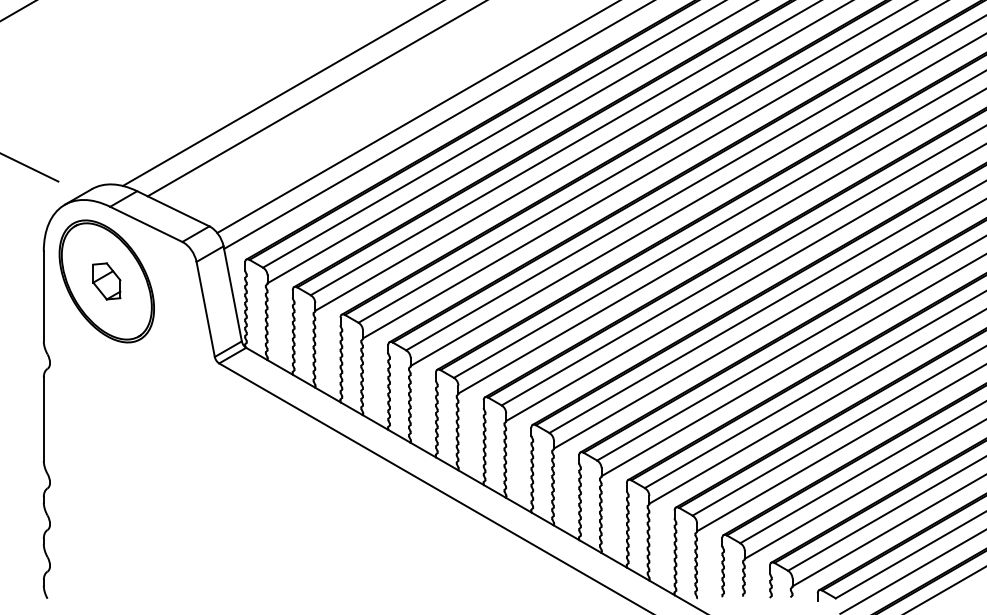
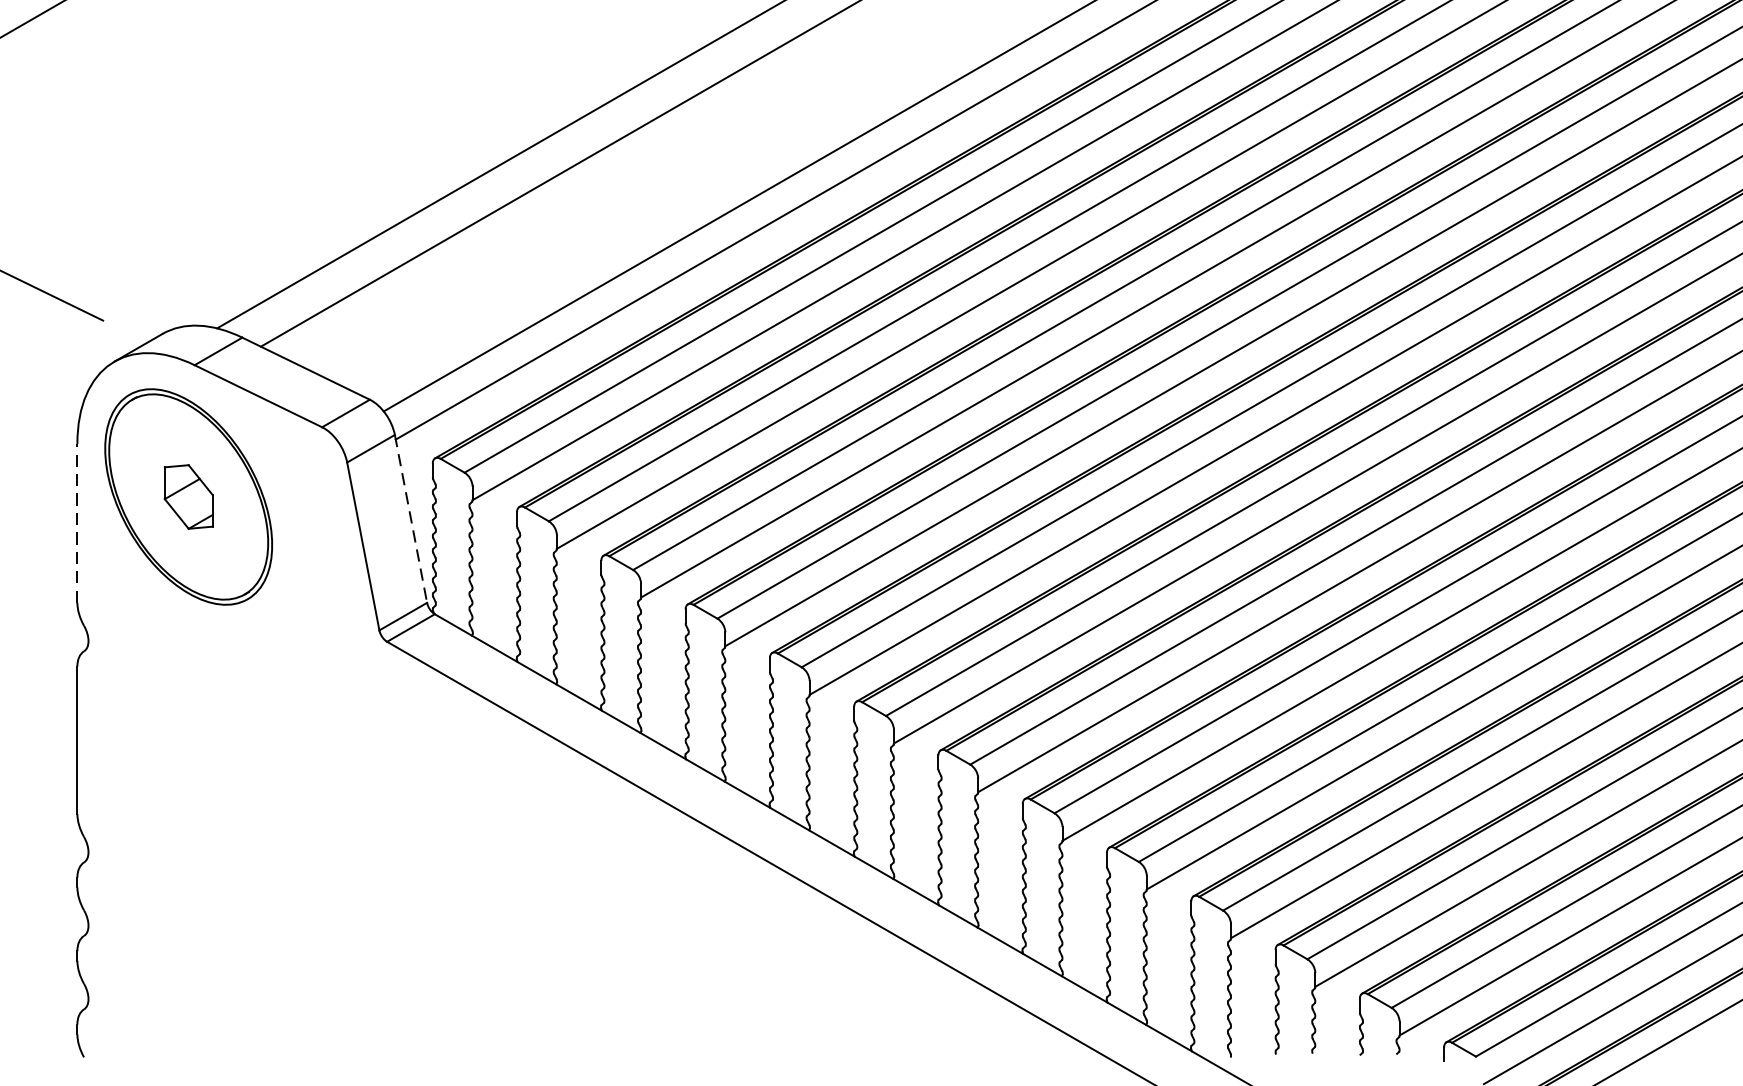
line: (232, 294) -> (410, 520), solid -> dashed
line: (43, 296) -> (76, 523), solid -> dashed

